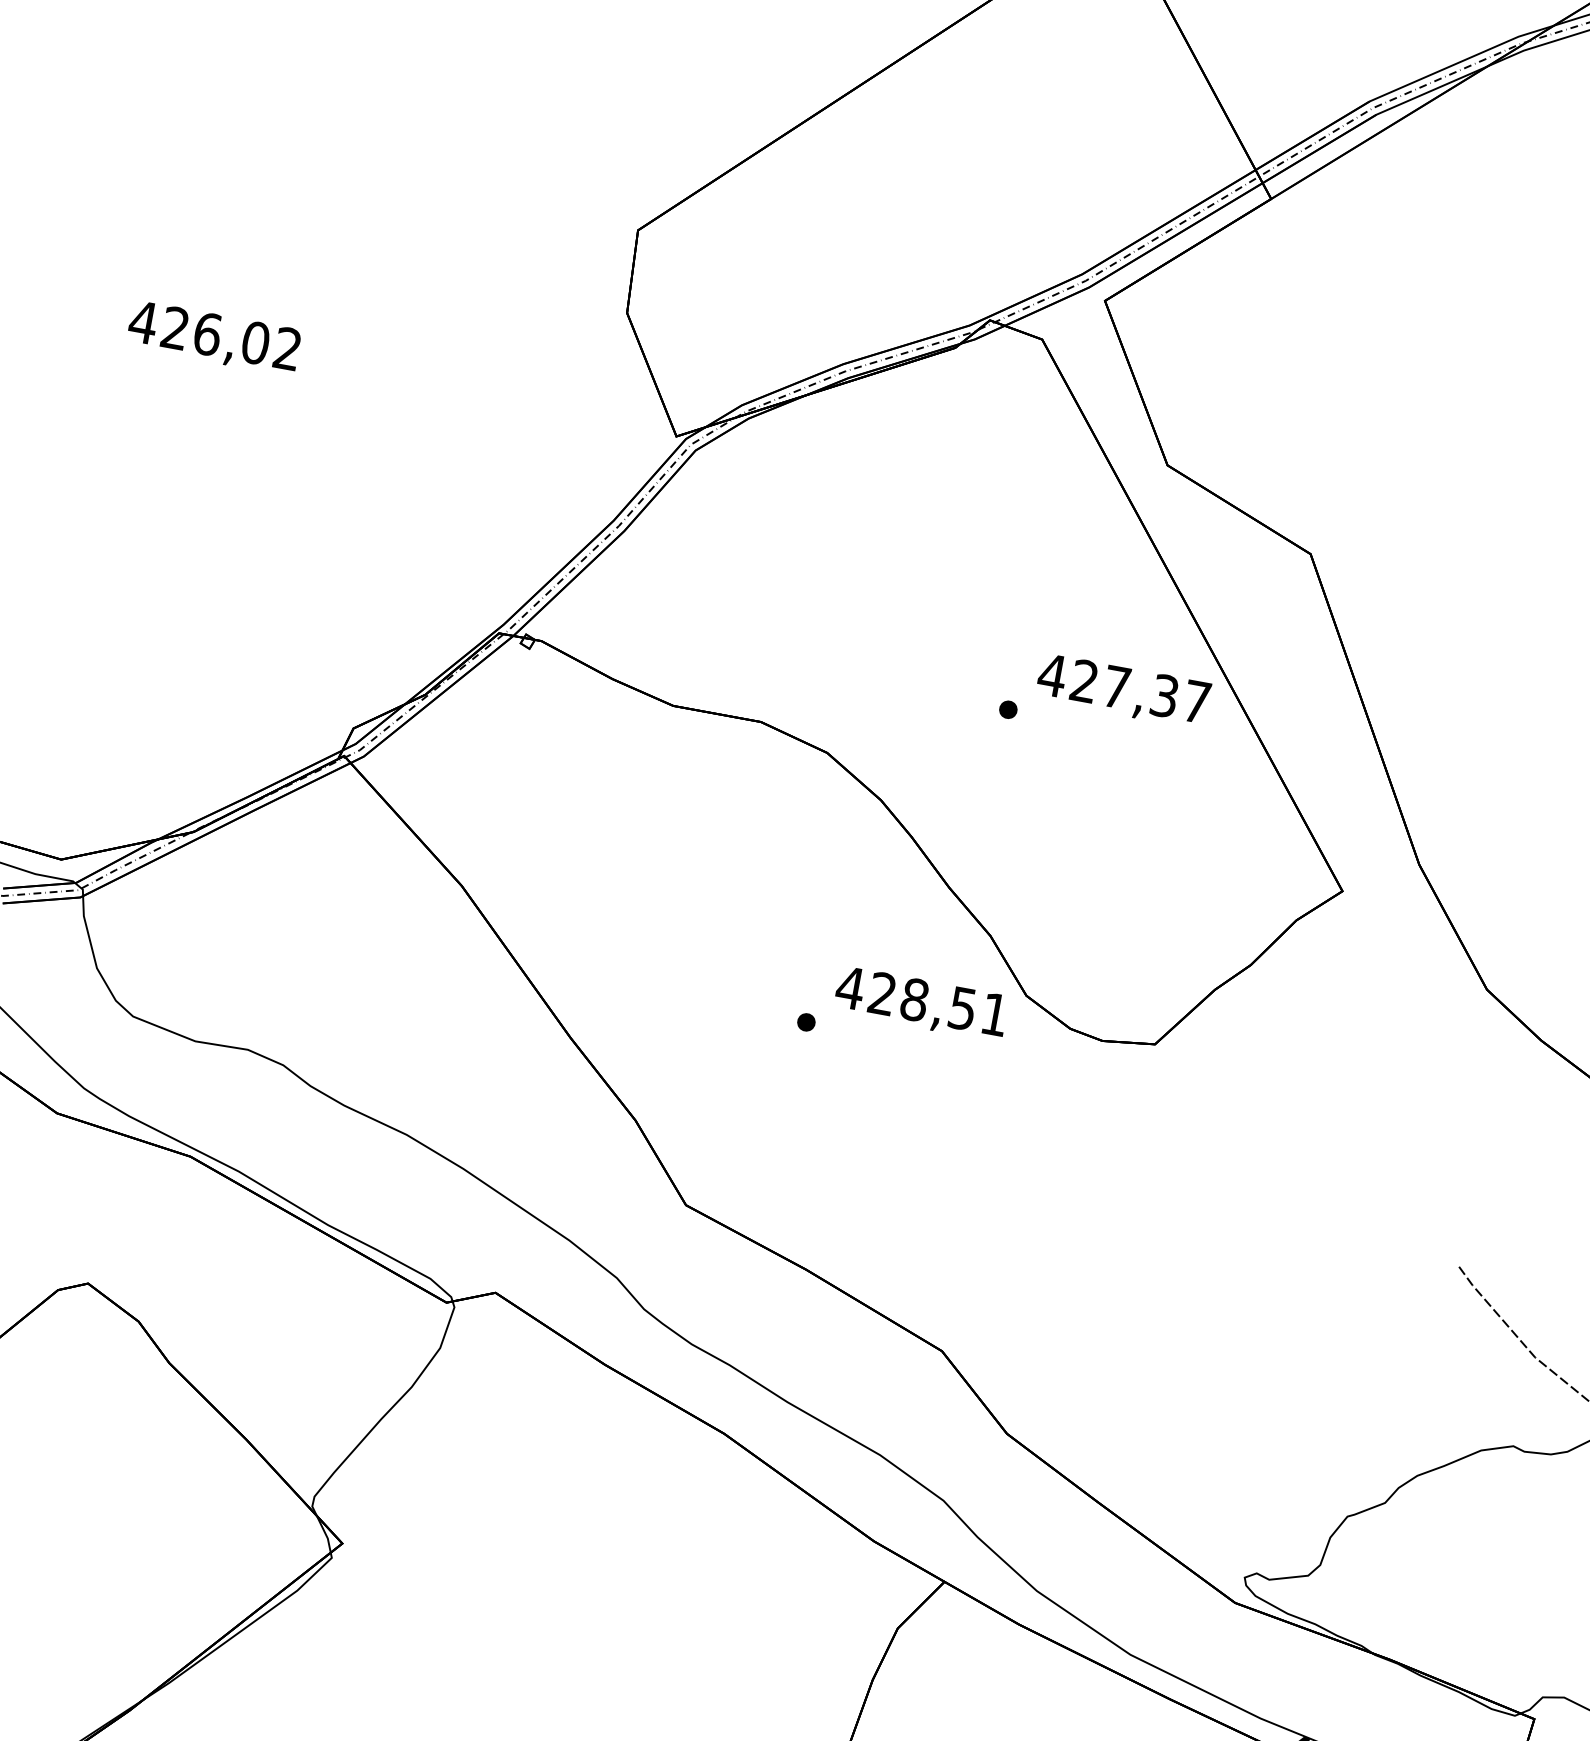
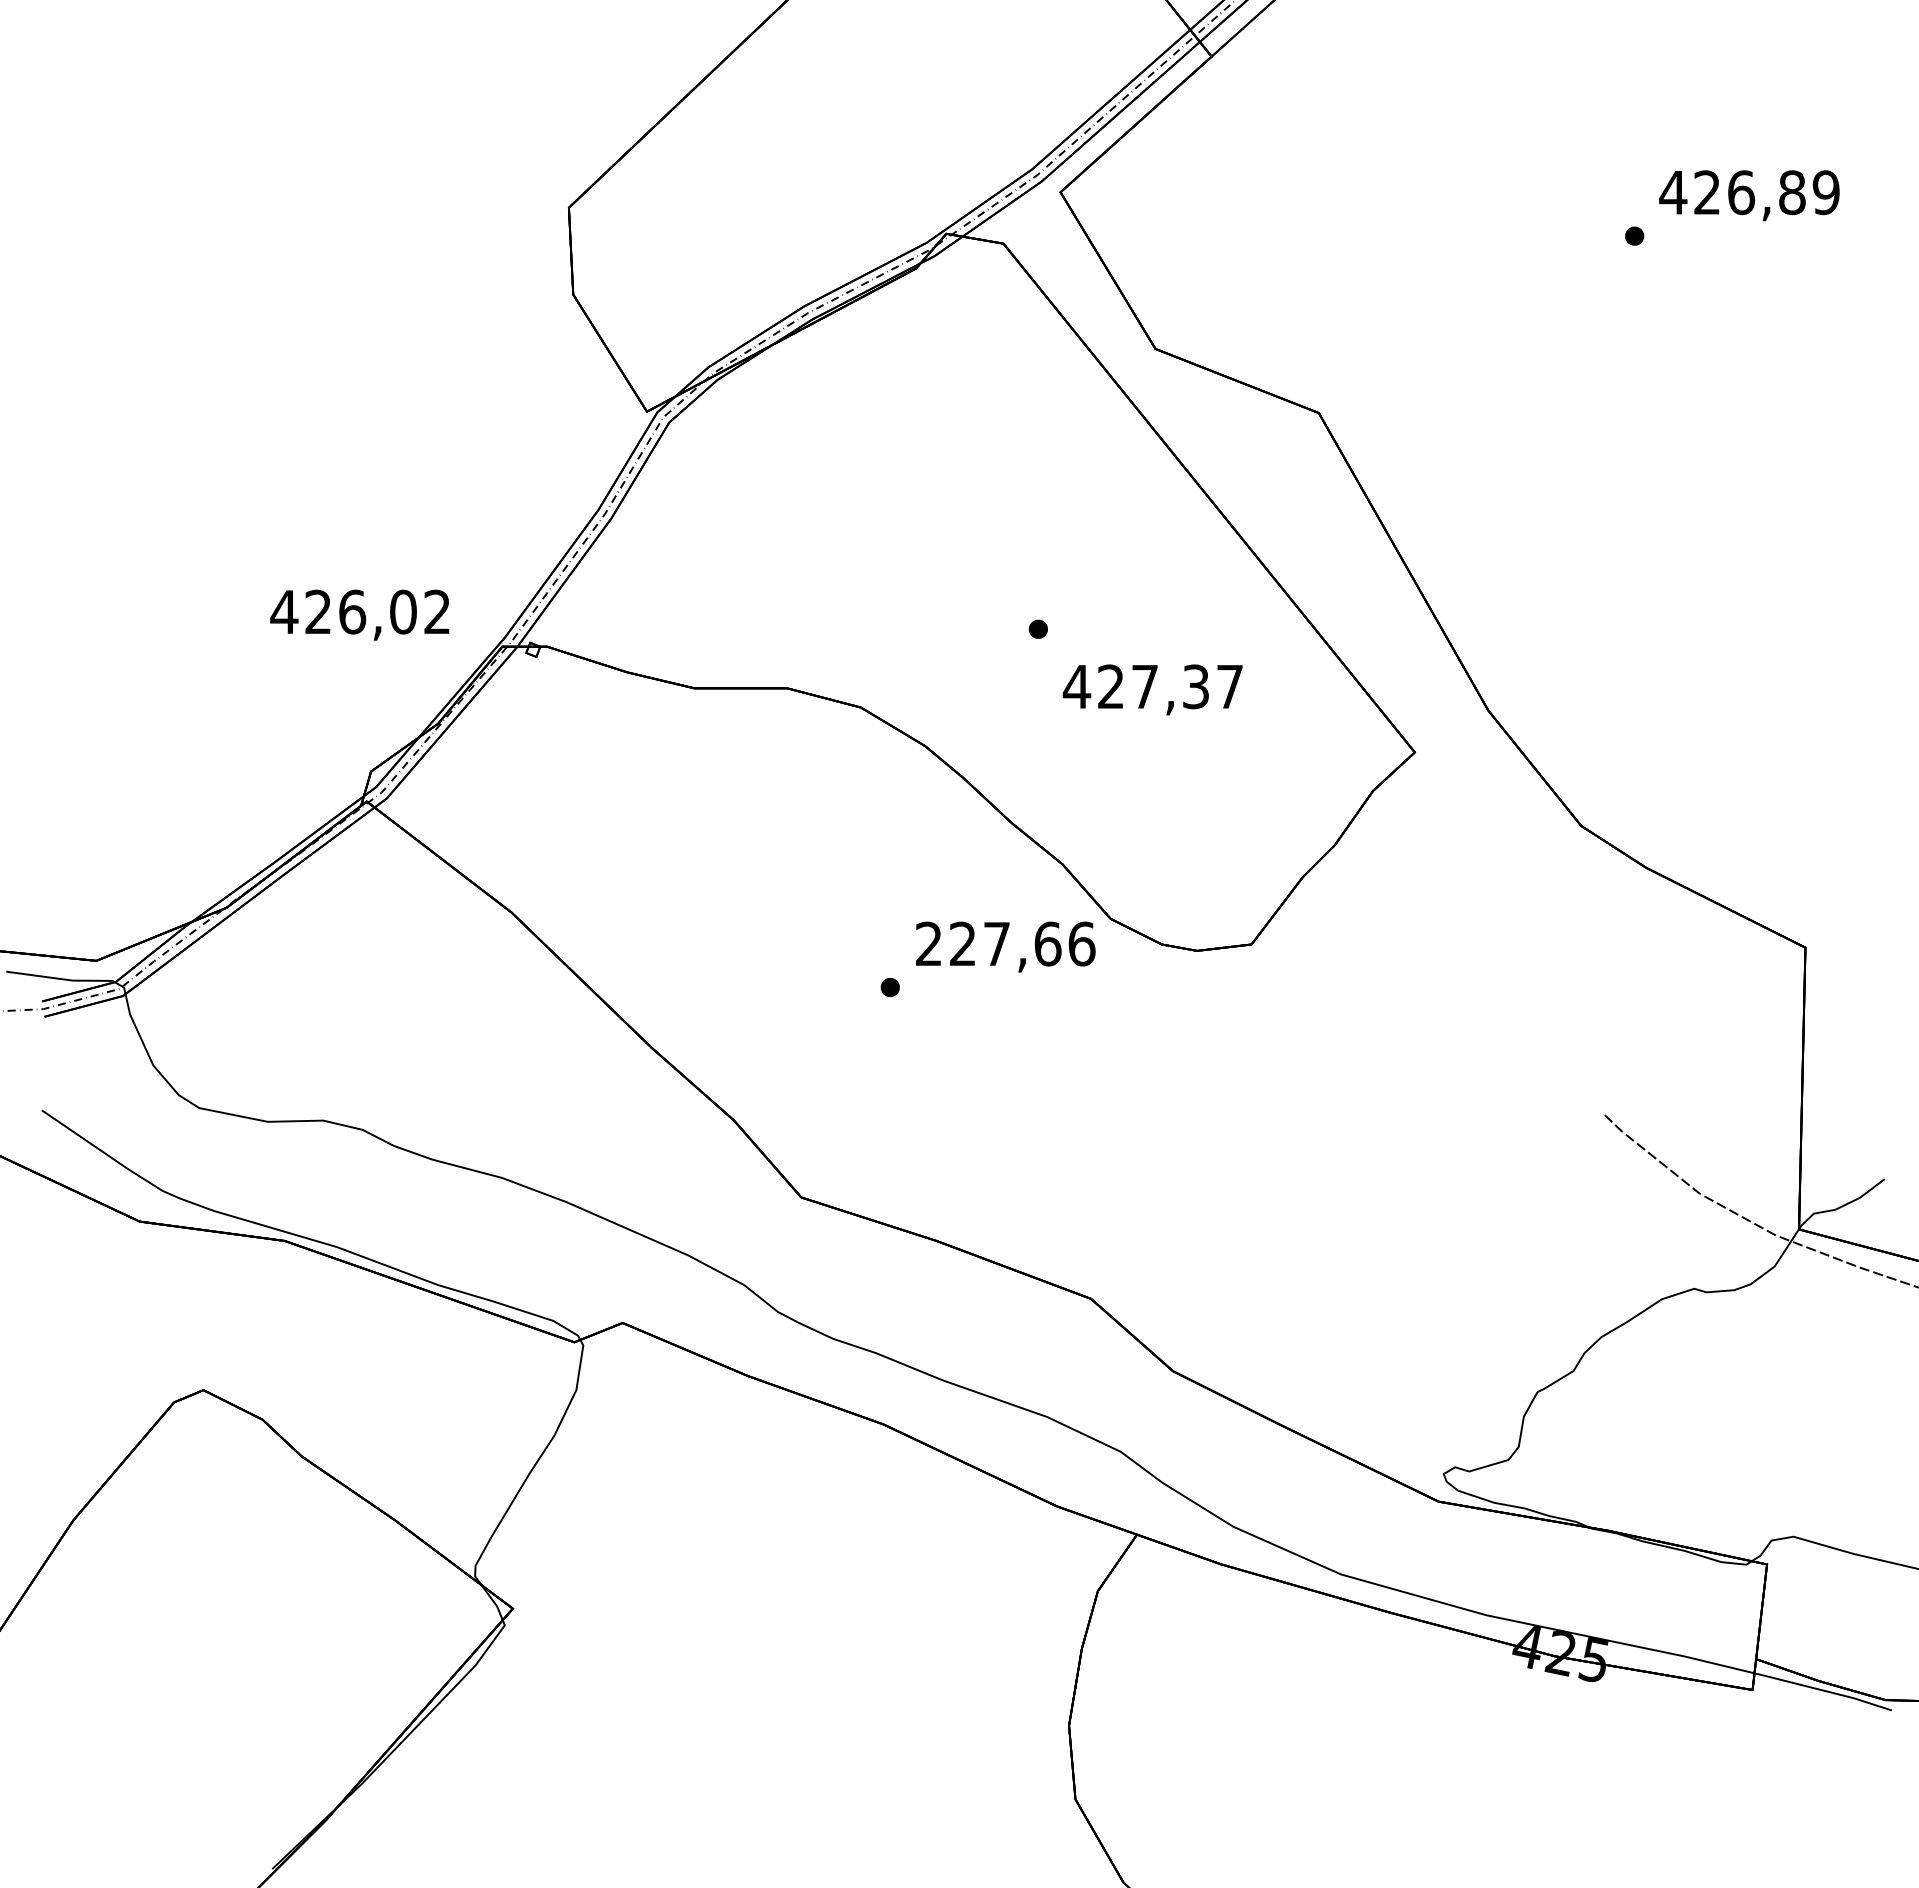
text: (213, 337) -> (359, 614), moved
text: (1123, 691) -> (1152, 689), moved
text: (921, 1000) -> (1004, 943), 428,51 -> 227,66

